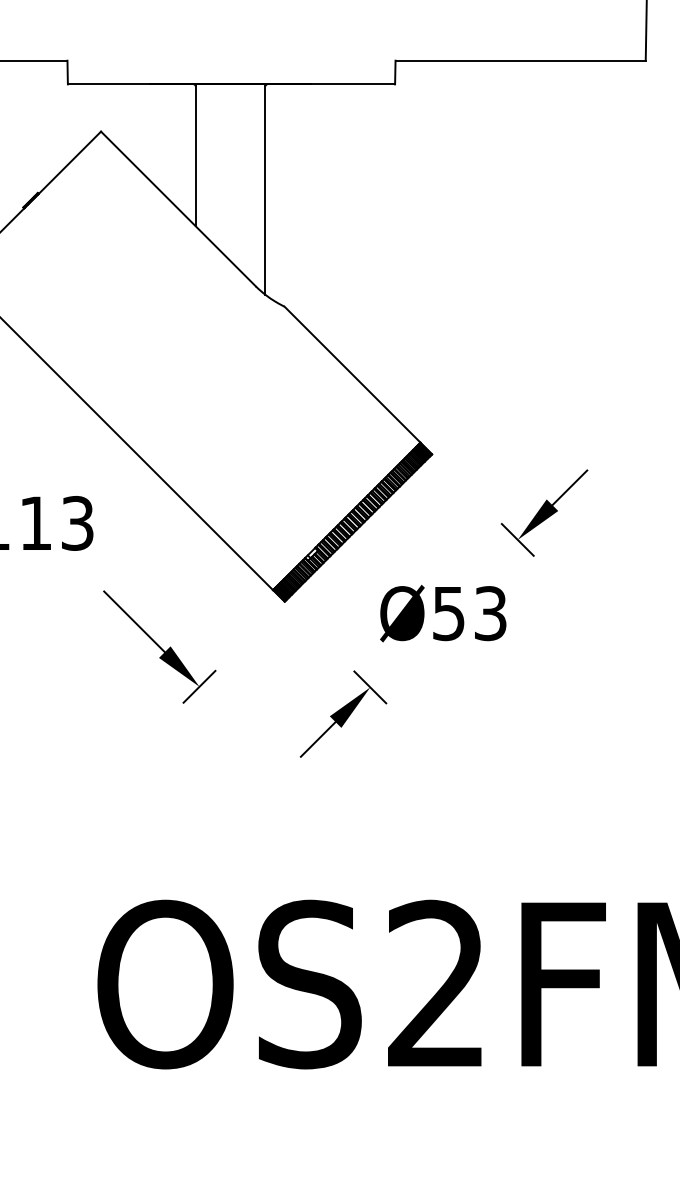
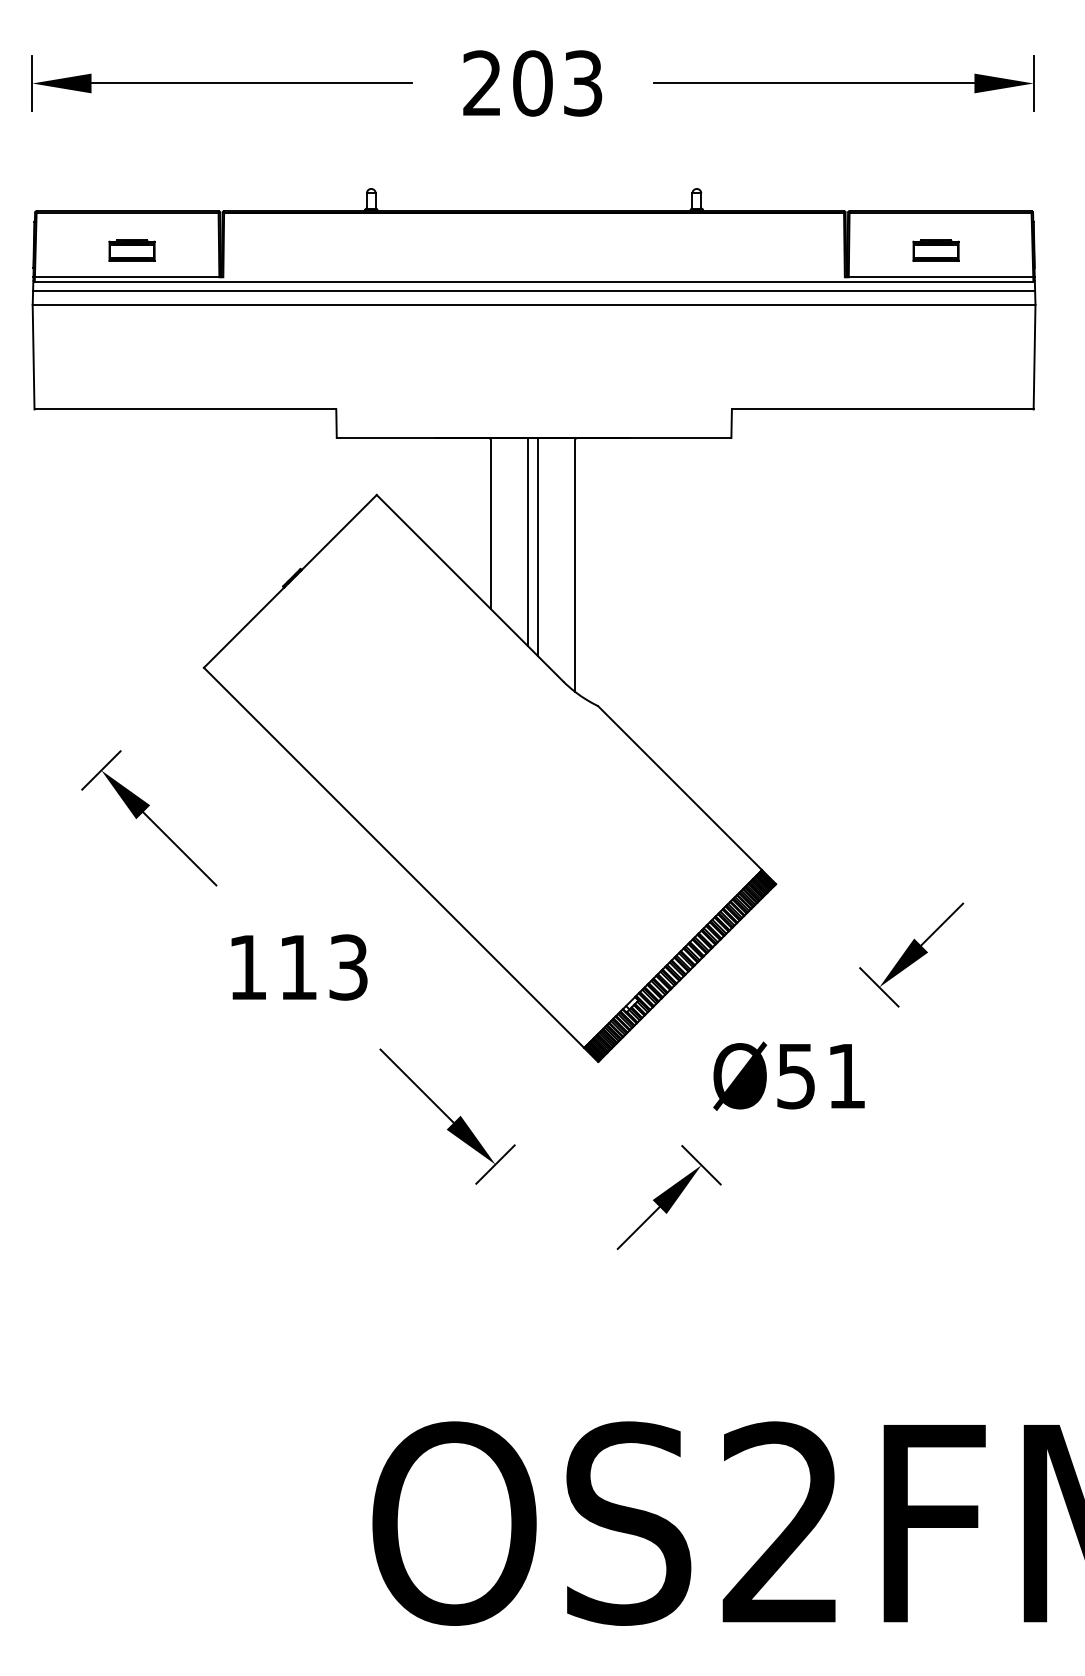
line: (226, 171) -> (528, 542), added
line: (234, 175) -> (537, 547), added
text: (490, 613) -> (846, 1076), Ø53 -> Ø51

